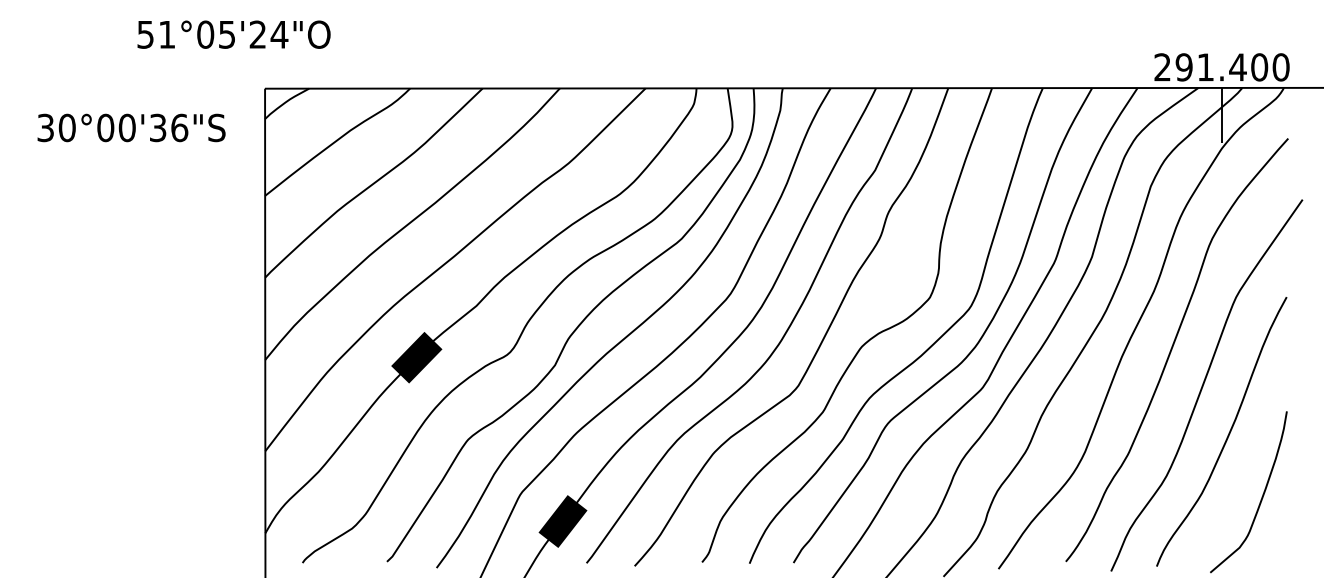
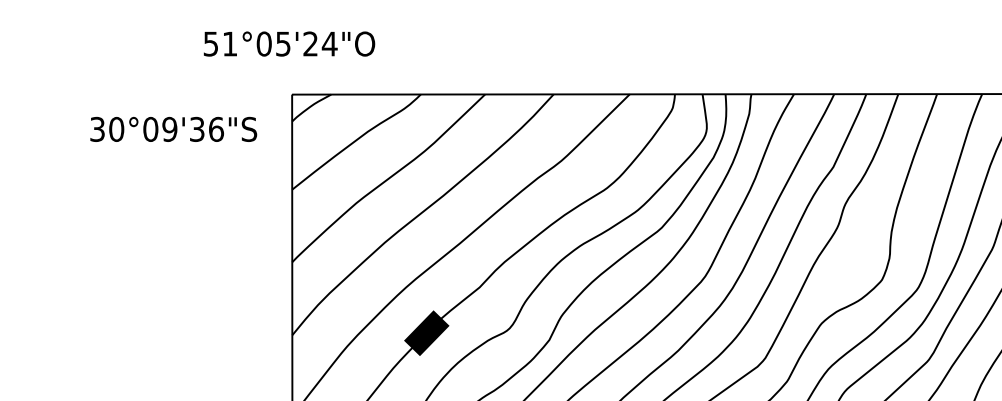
text: (233, 34) -> (288, 43), moved
text: (126, 128) -> (169, 129), 30°00'36"S -> 30°09'36"S

